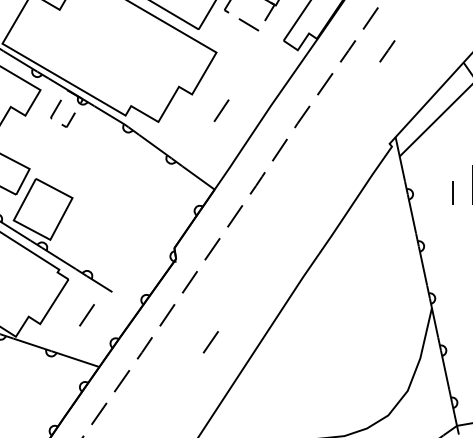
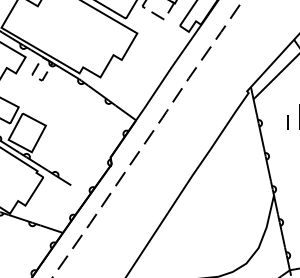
line: (387, 51) -> (245, 32), removed
line: (221, 111) -> (140, 70), removed
line: (85, 314) -> (54, 199), removed
line: (210, 342) -> (133, 217), removed

